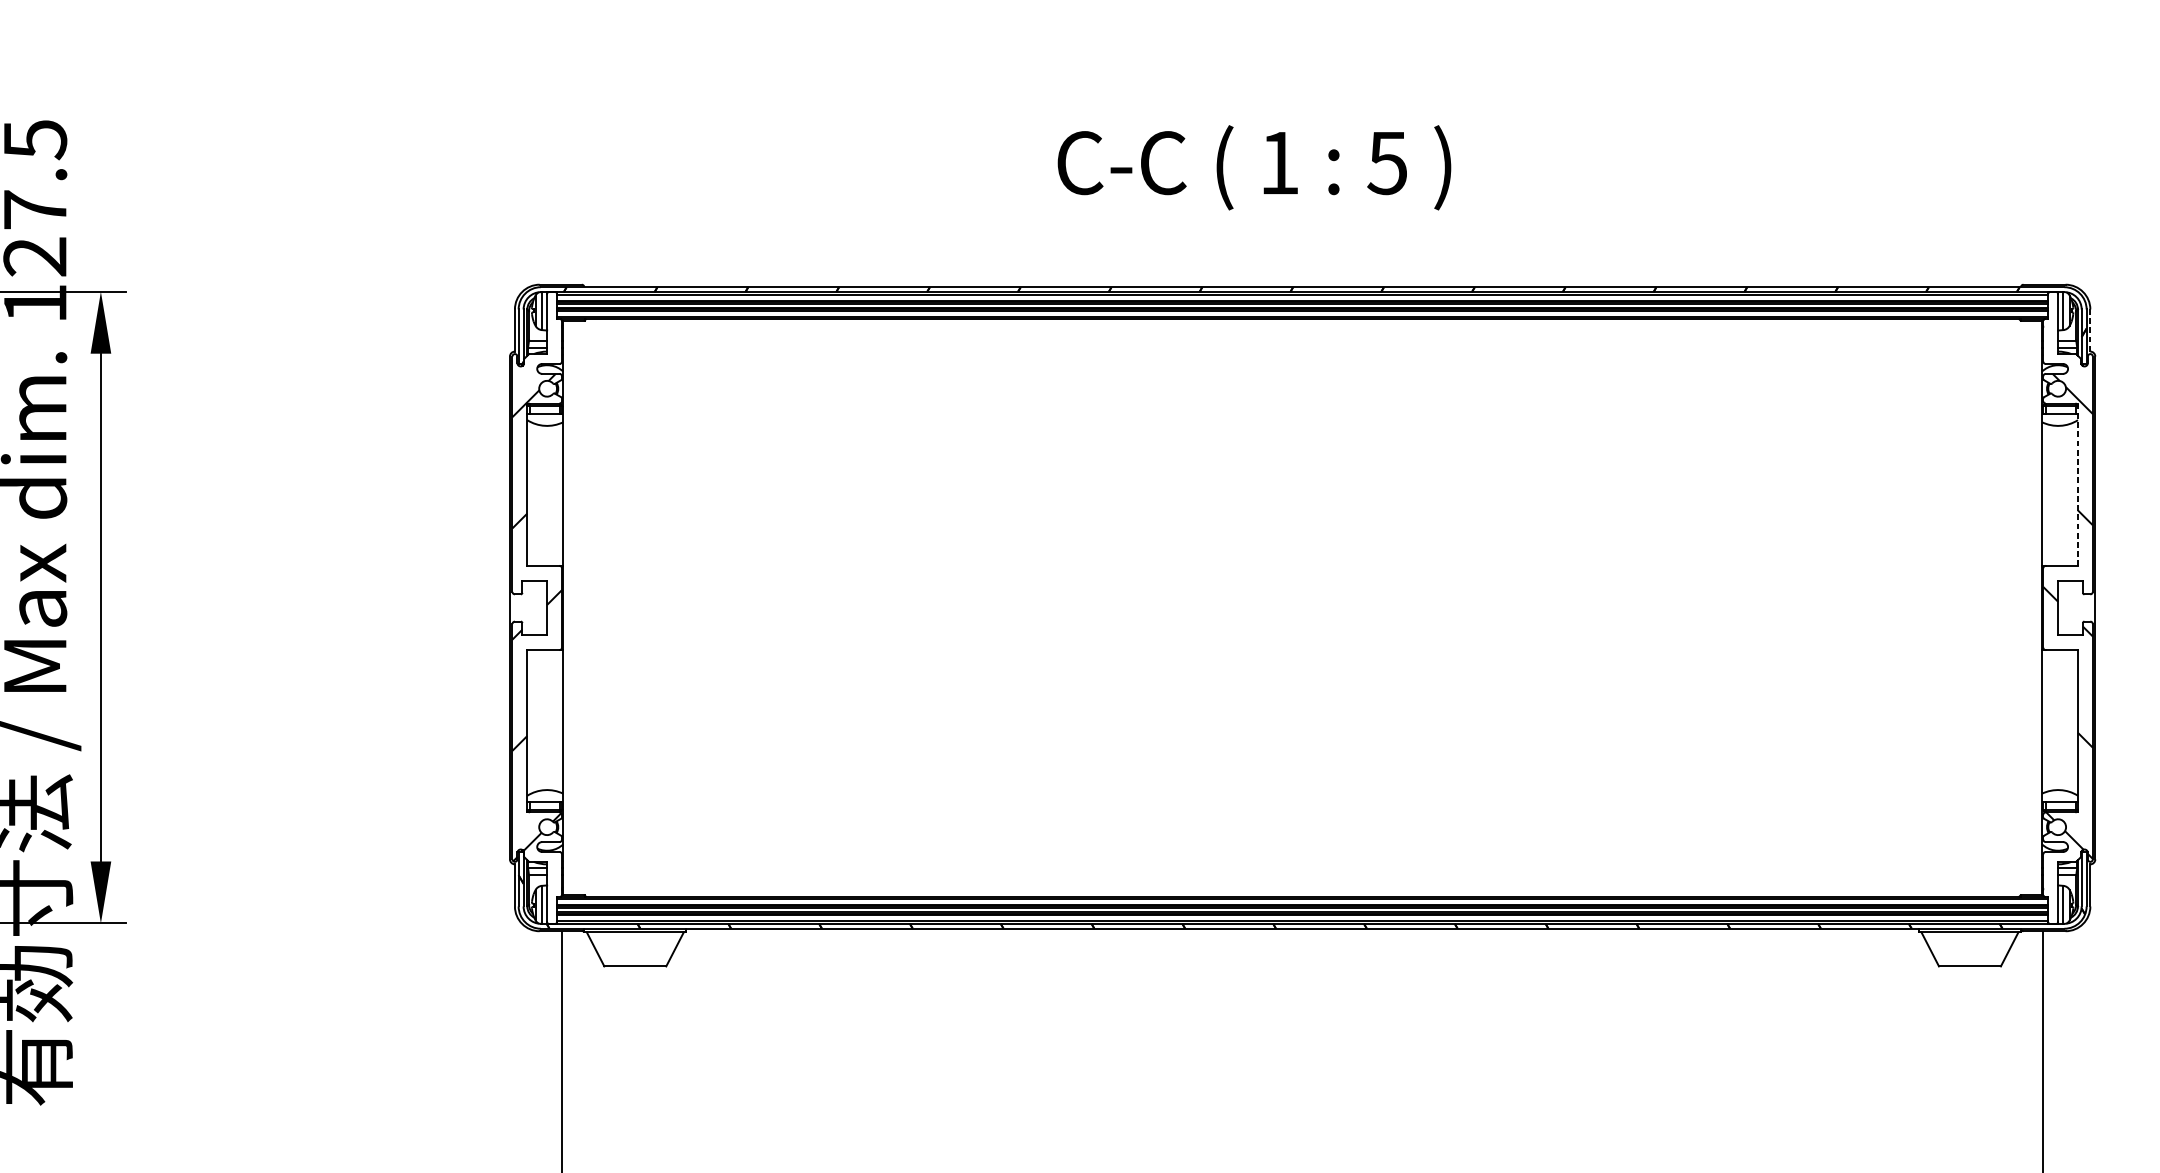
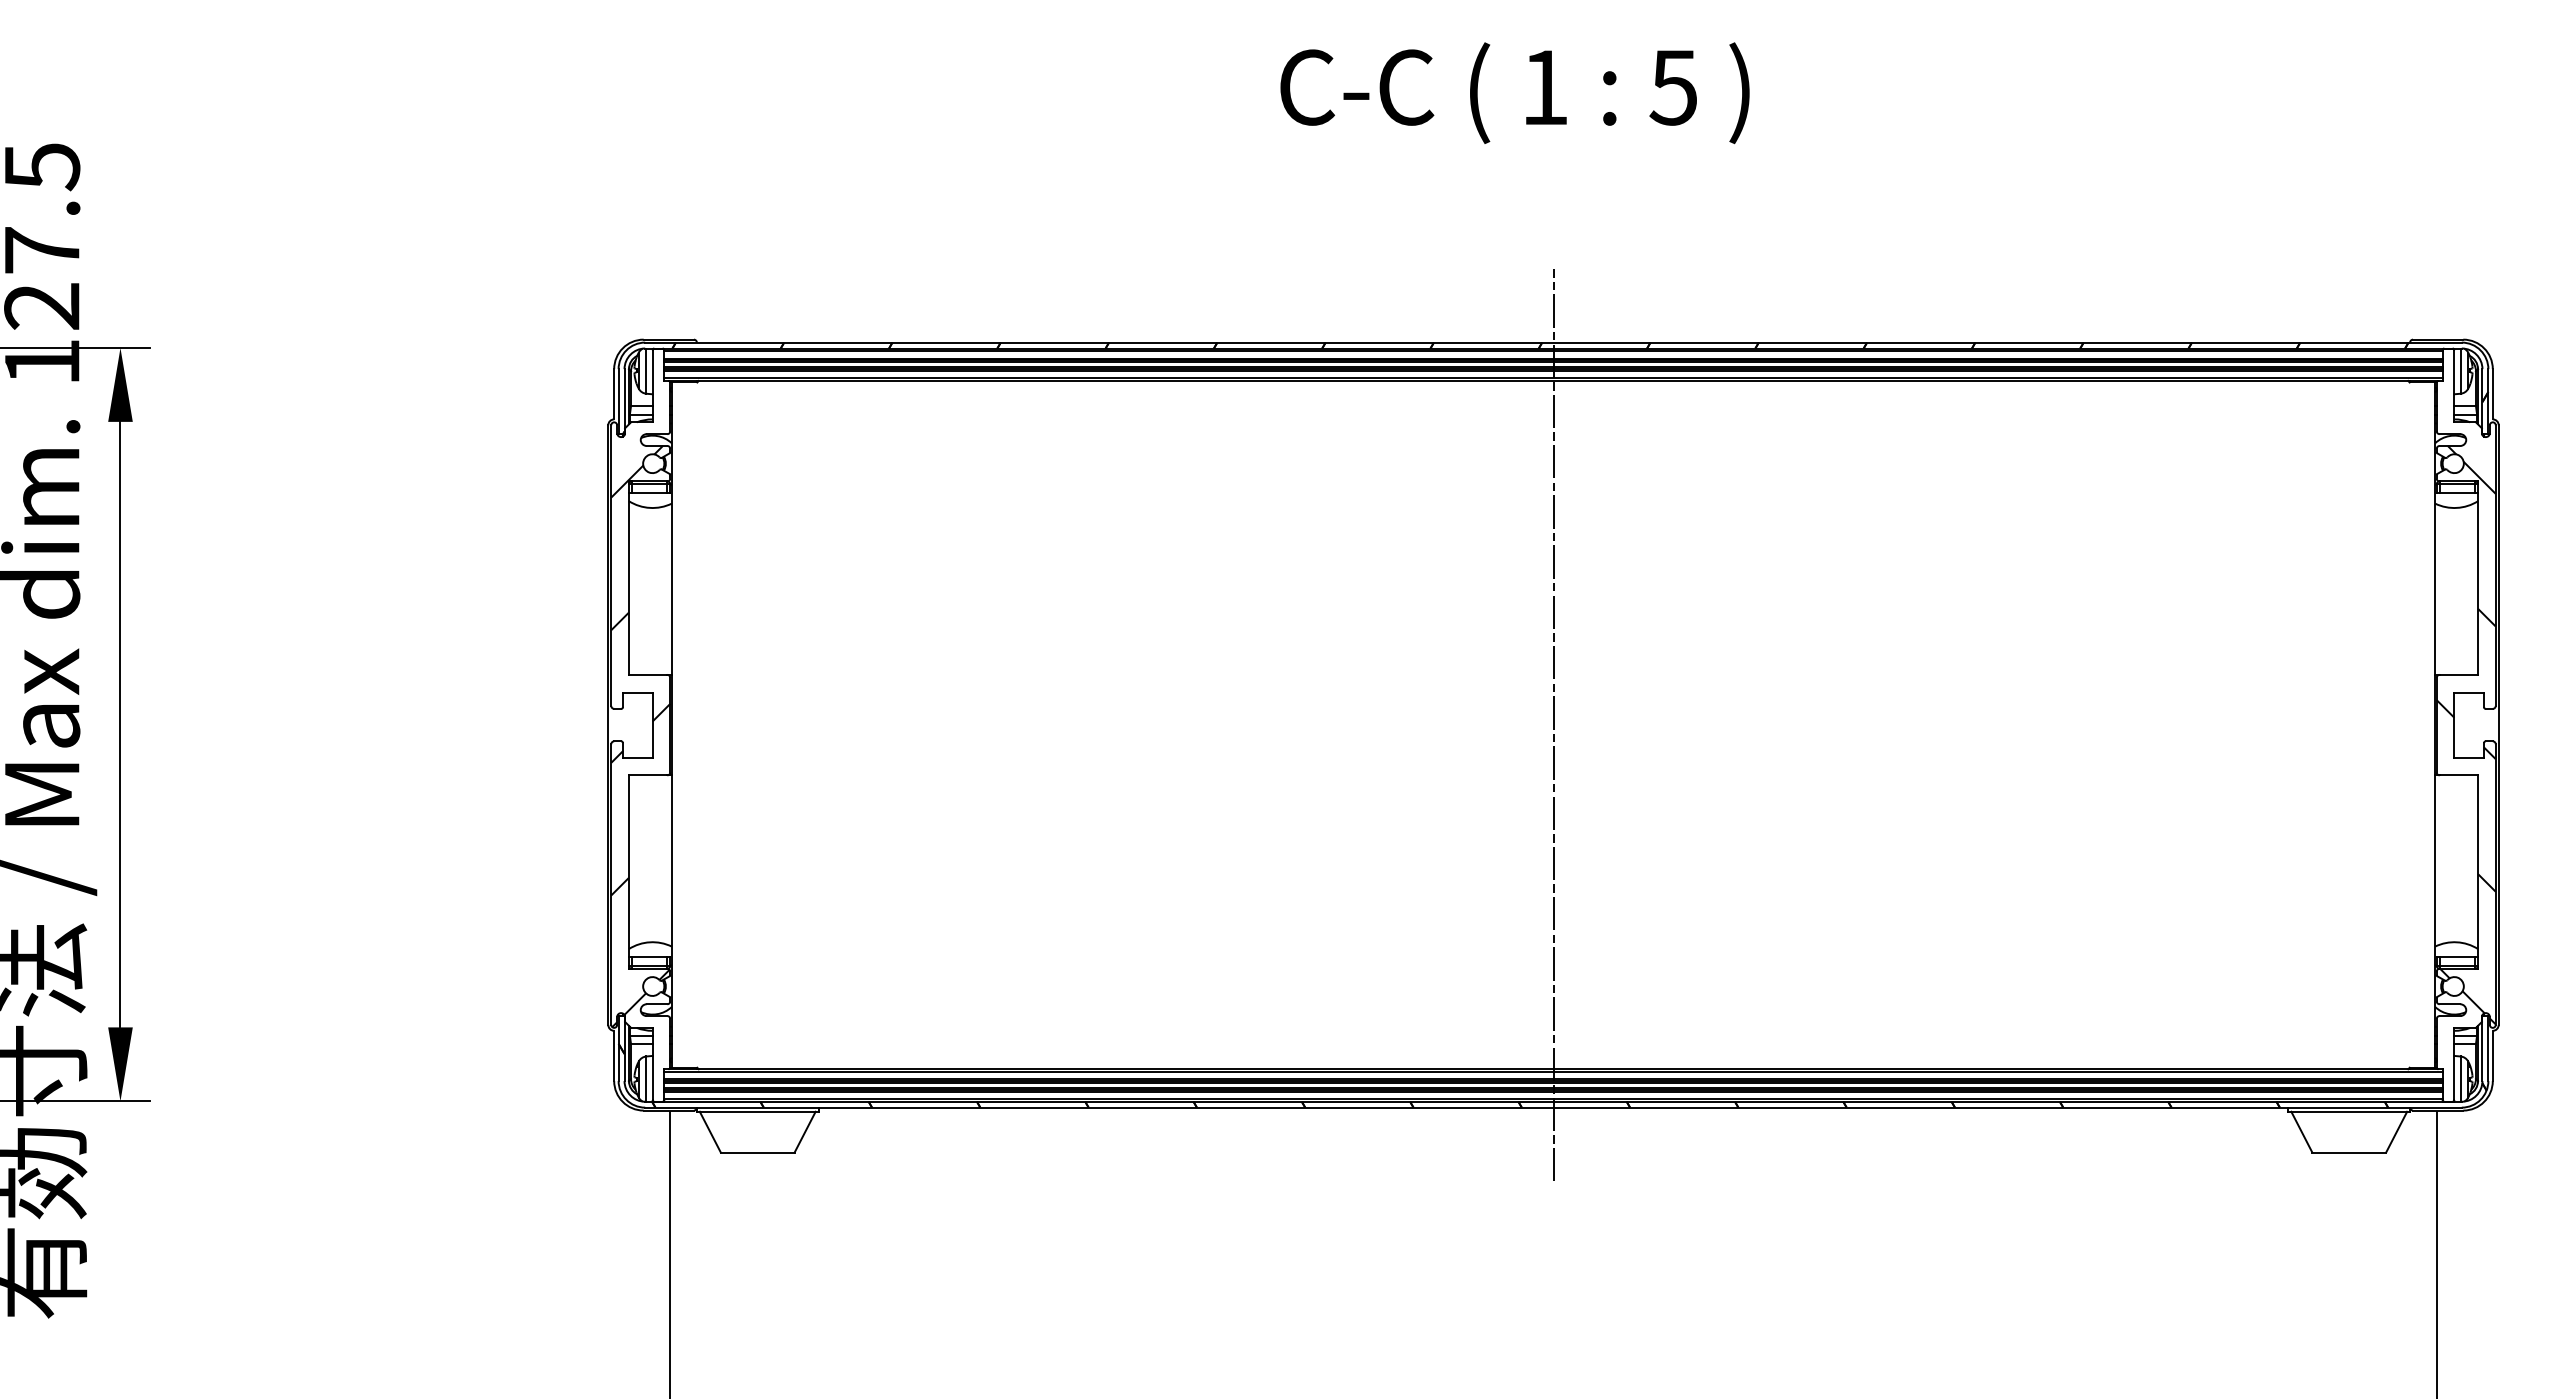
text: (1254, 168) -> (1514, 93), moved
line: (2090, 329) -> (2492, 393), dashed -> solid
line: (2078, 485) -> (2478, 578), dashed -> solid
line: (1302, 607) -> (1553, 724), added

